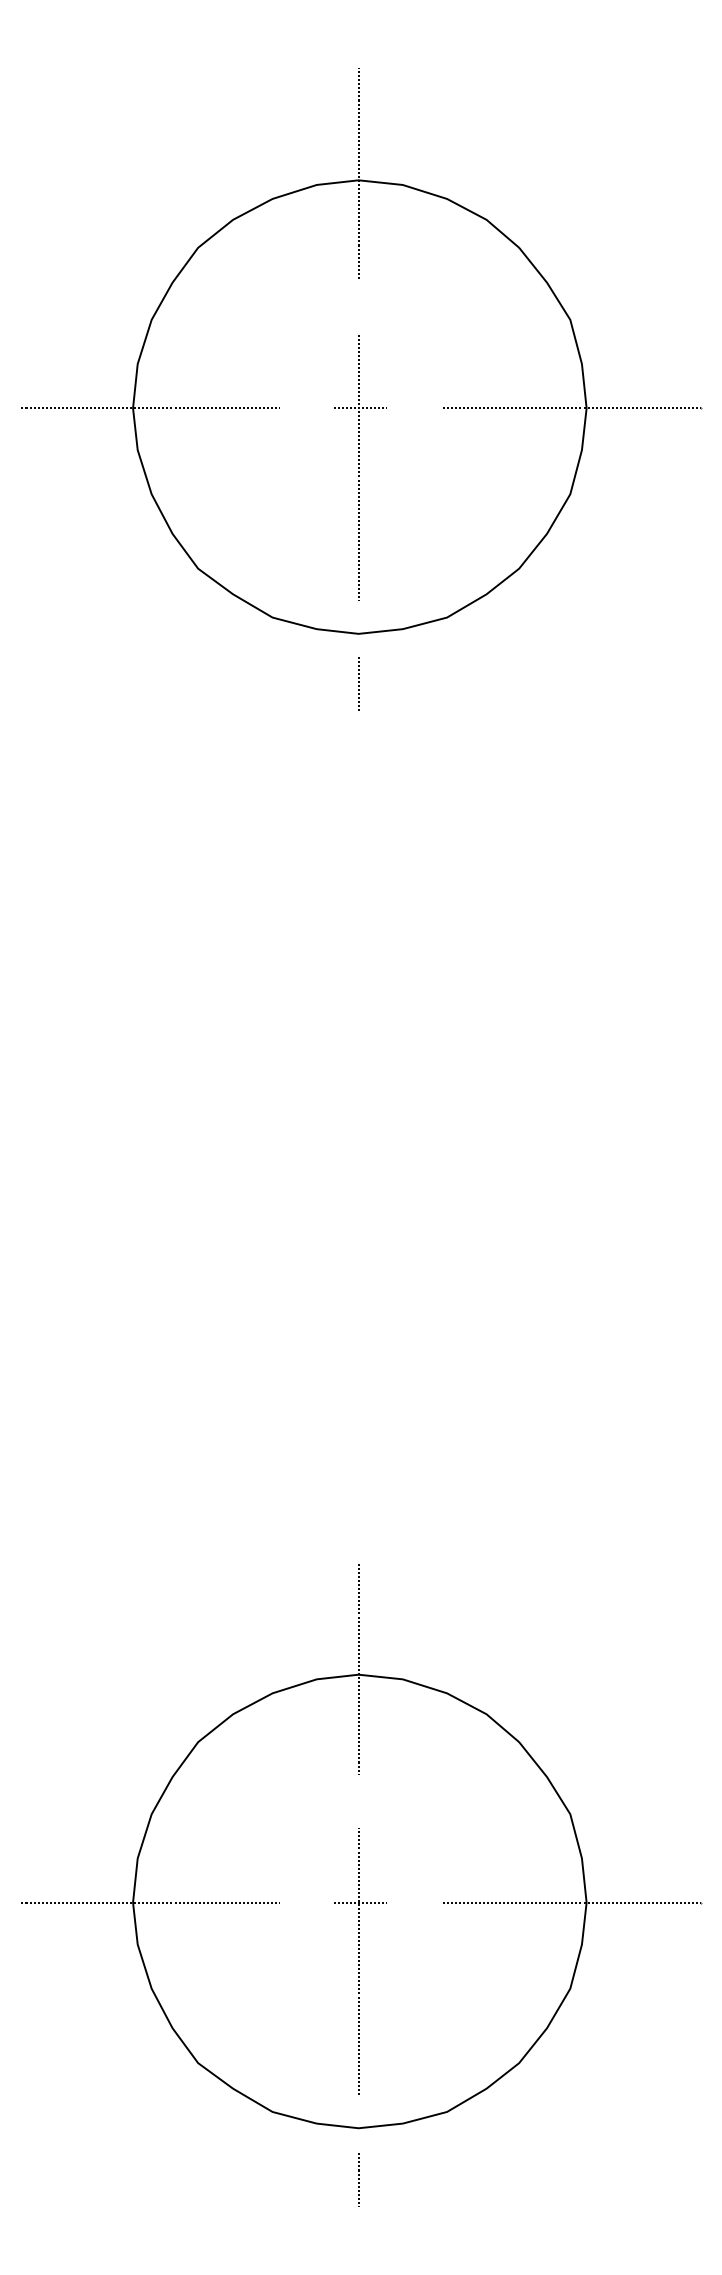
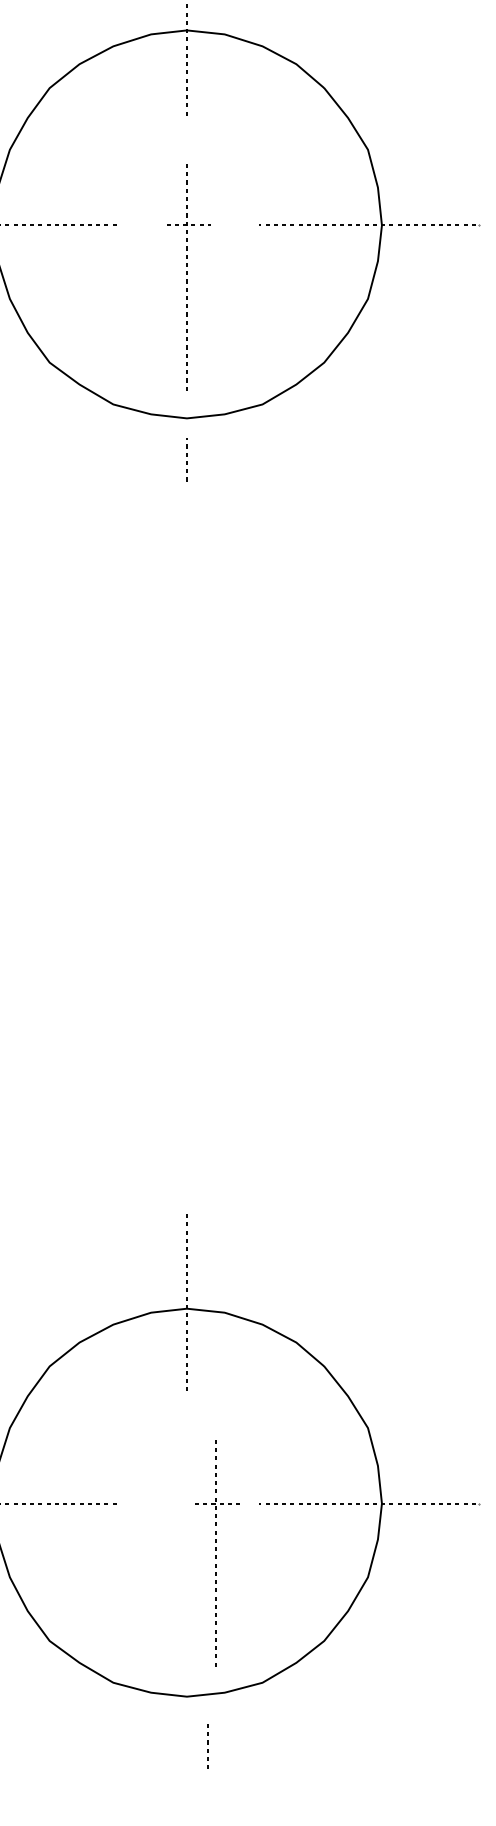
part: (360, 1961) -> (217, 1554), moved
curve: (358, 2179) -> (207, 1745), moved

